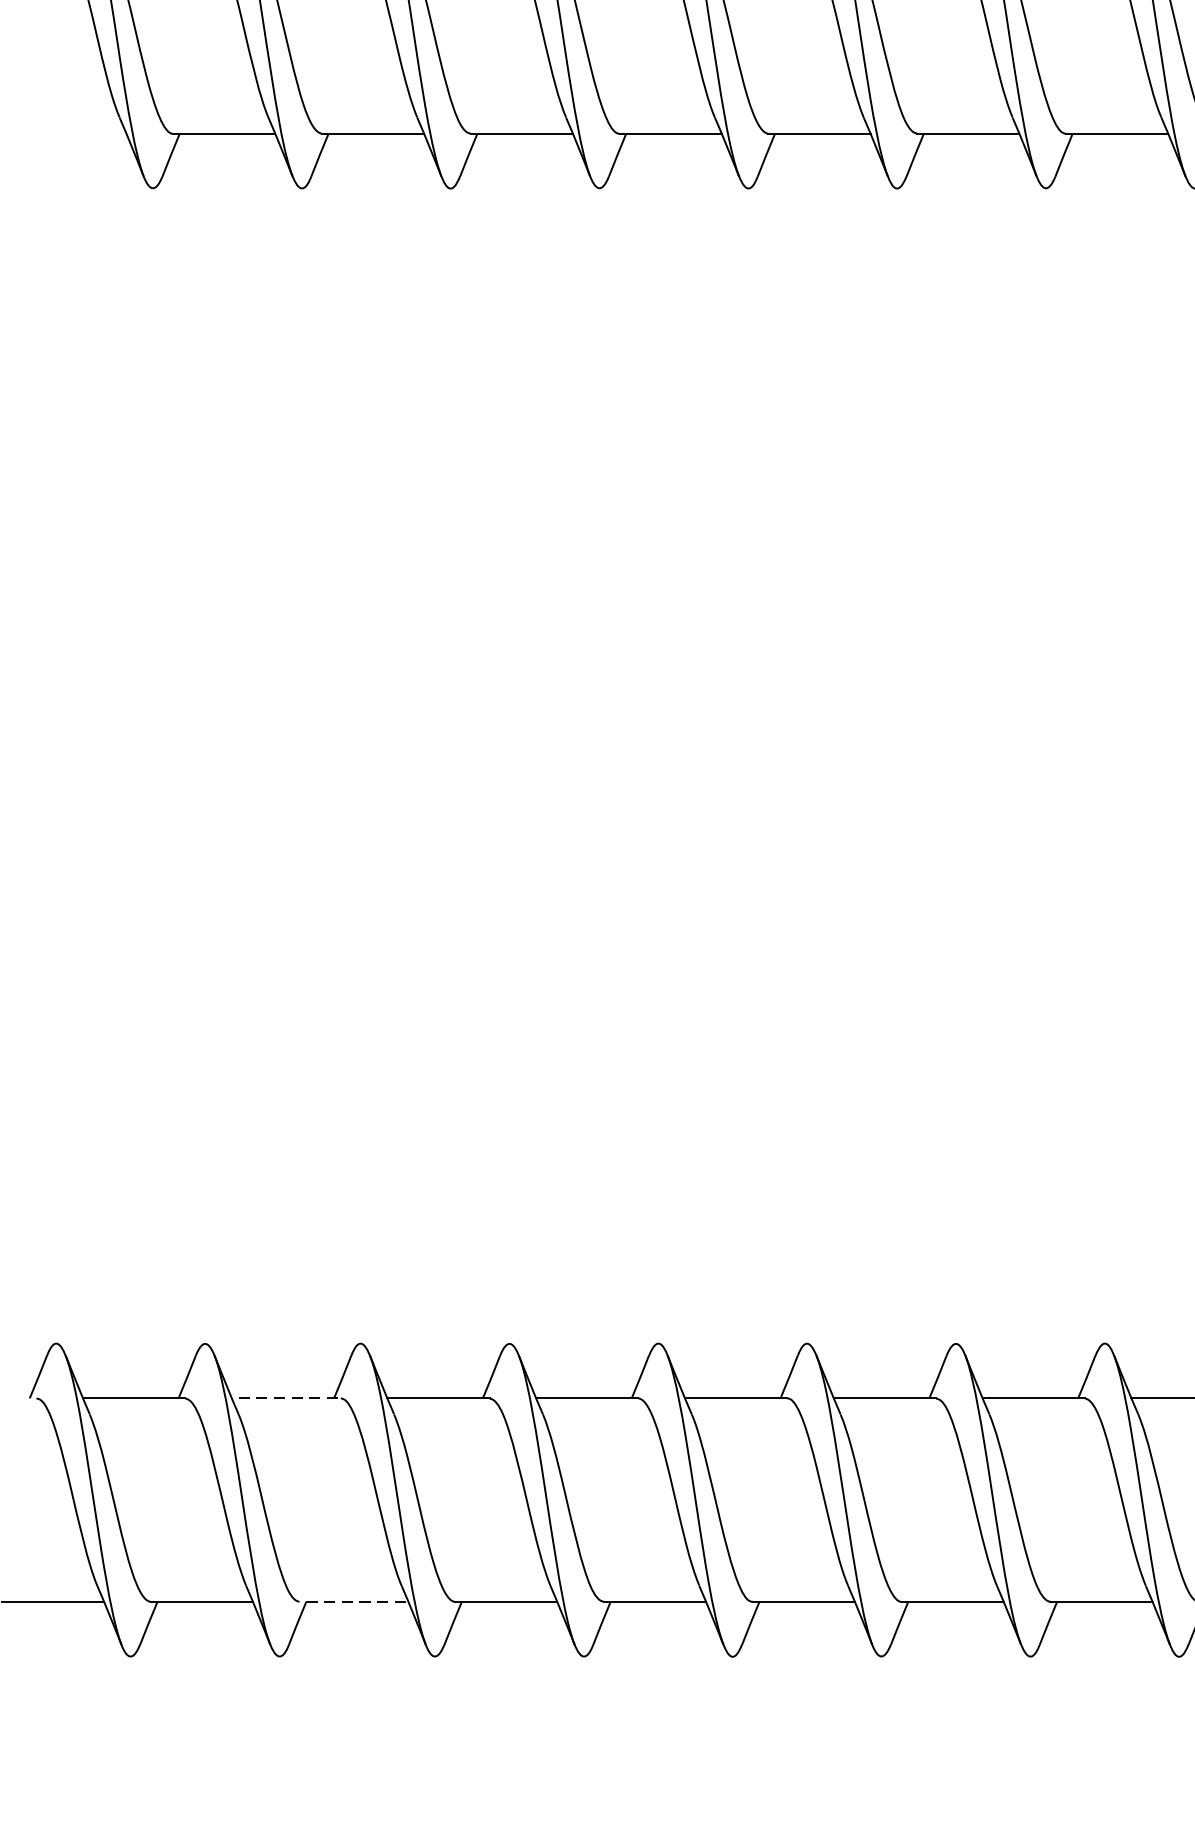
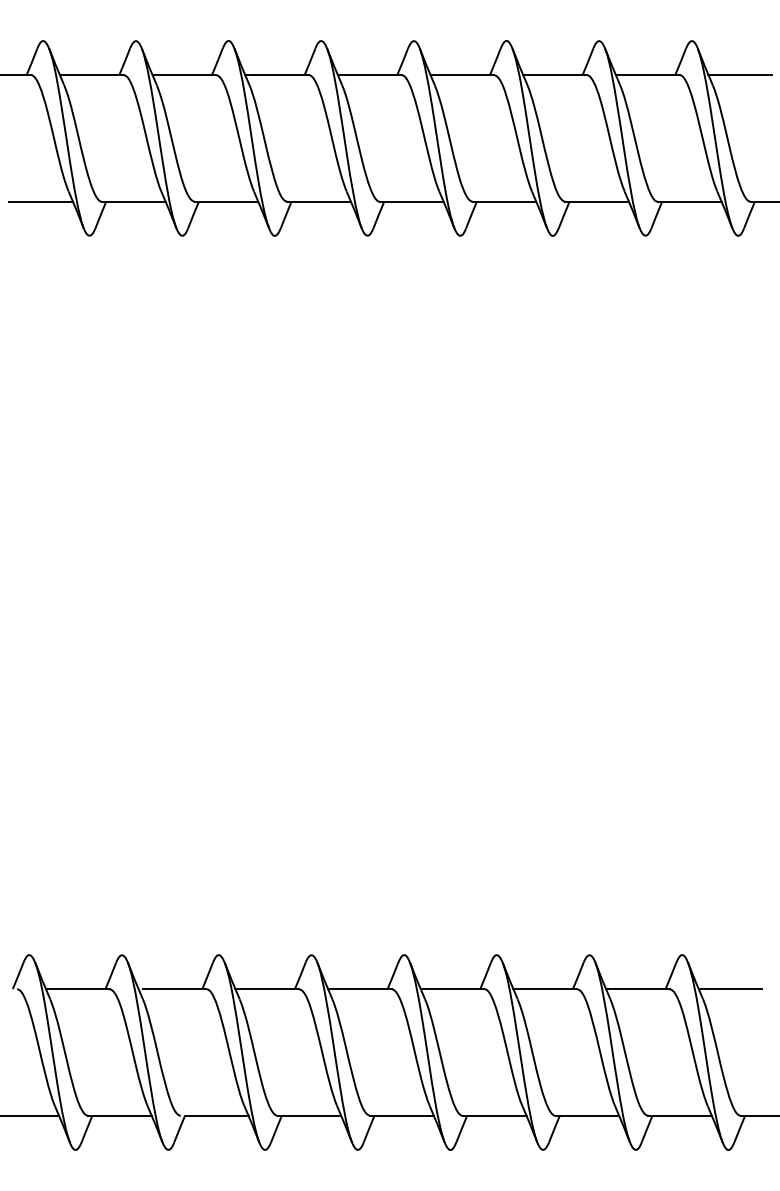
line: (75, 133) -> (41, 201), added
line: (289, 1398) -> (174, 989), dashed -> solid
line: (356, 1601) -> (216, 1115), dashed -> solid

